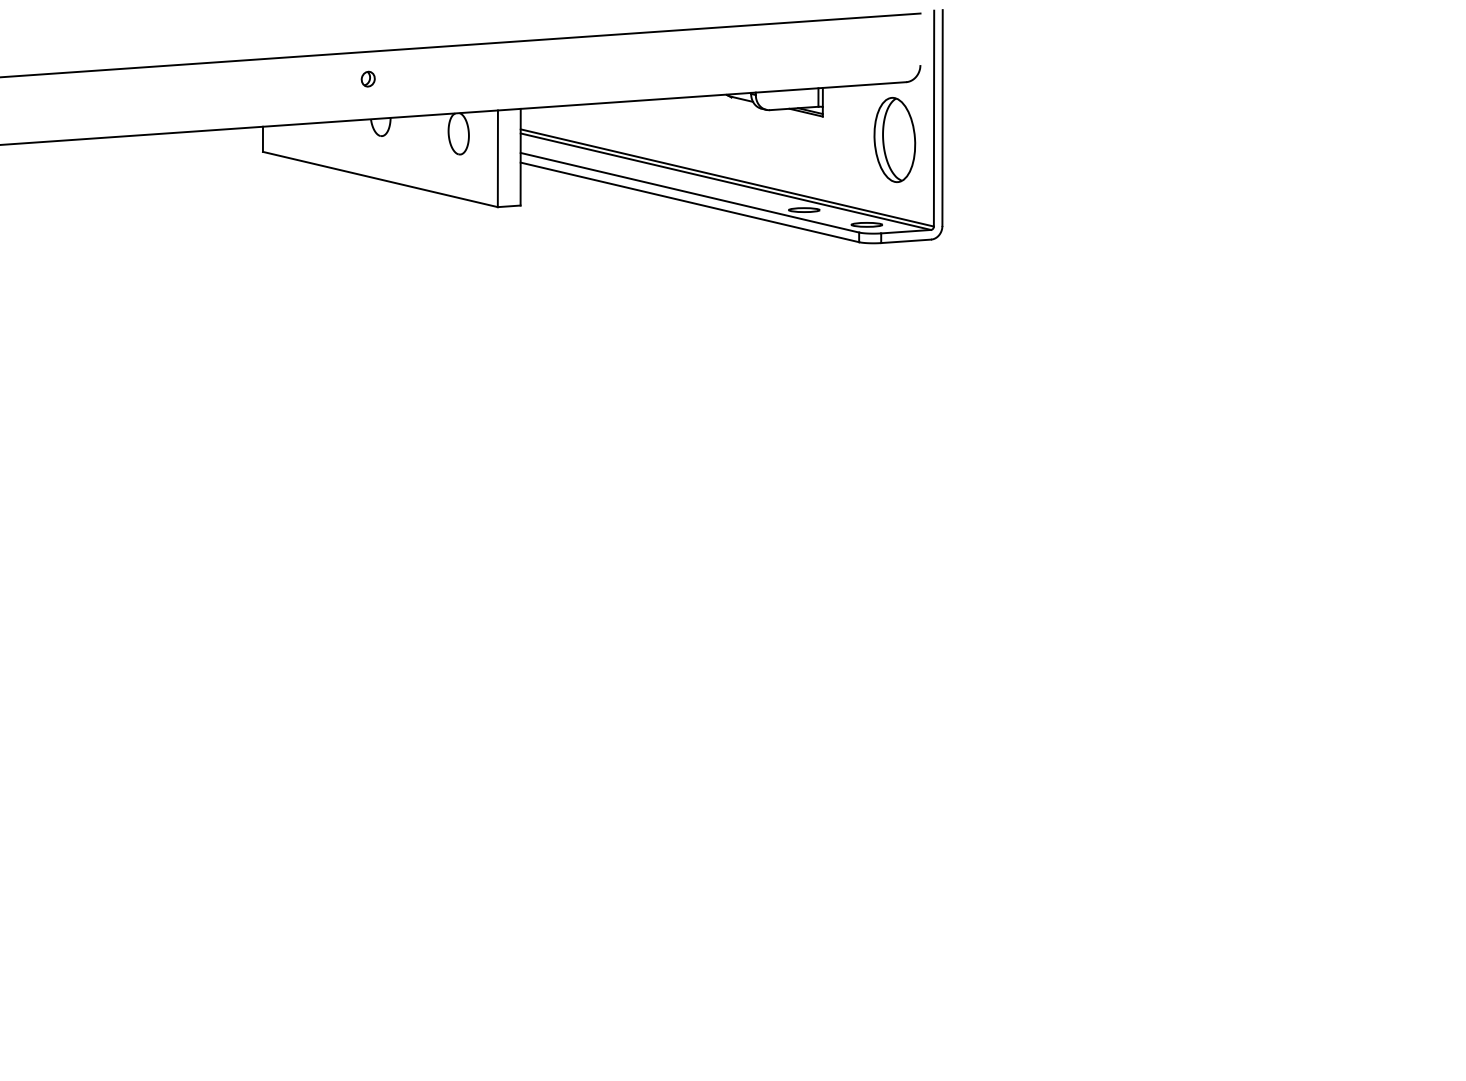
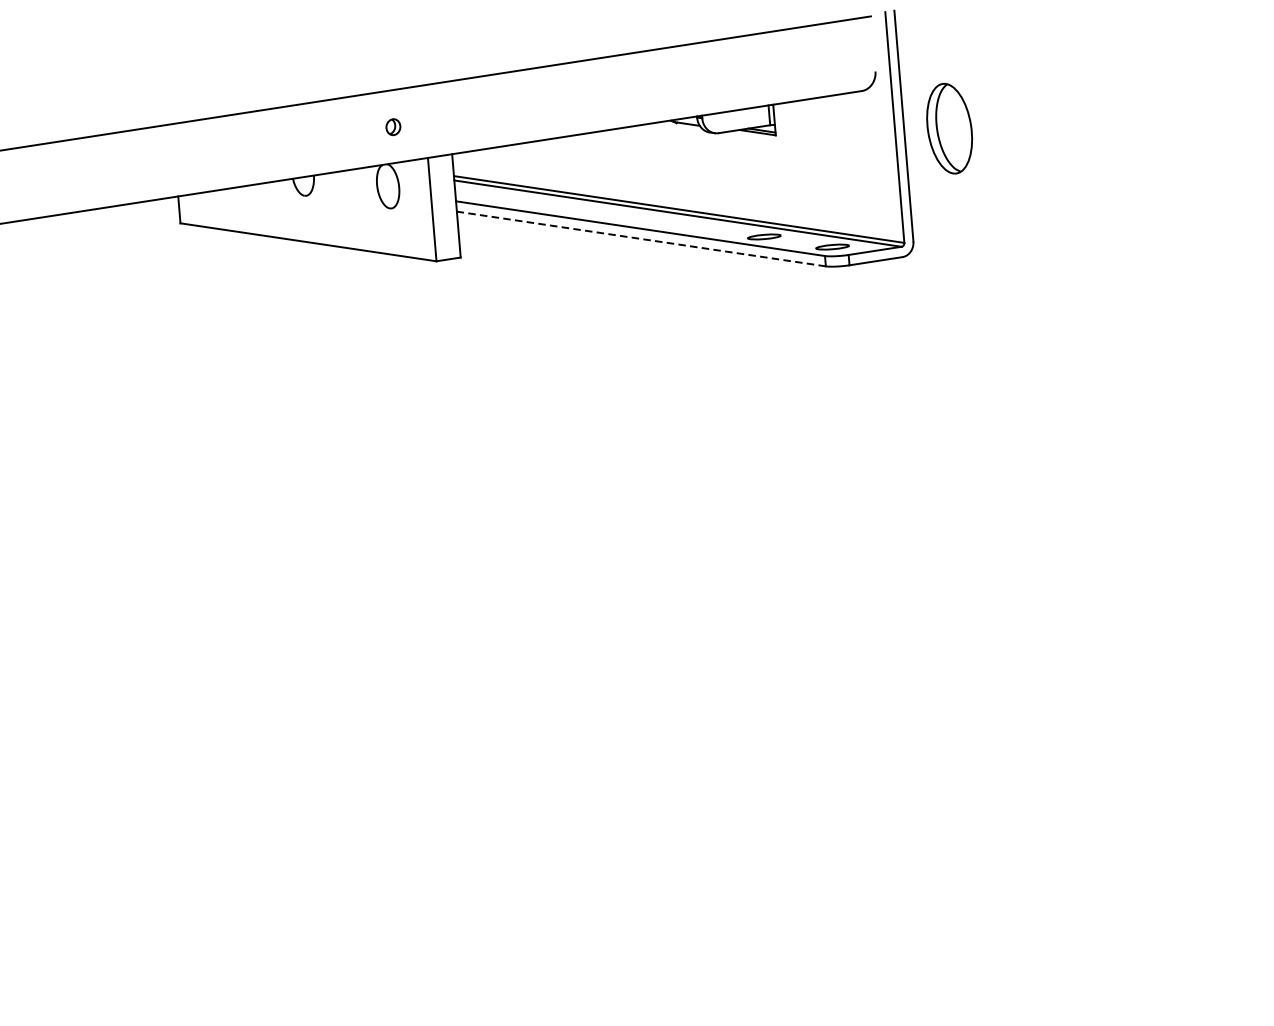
part: (367, 78) -> (392, 126), moved
part: (894, 139) -> (949, 128), moved
line: (689, 202) -> (640, 239), solid -> dashed

